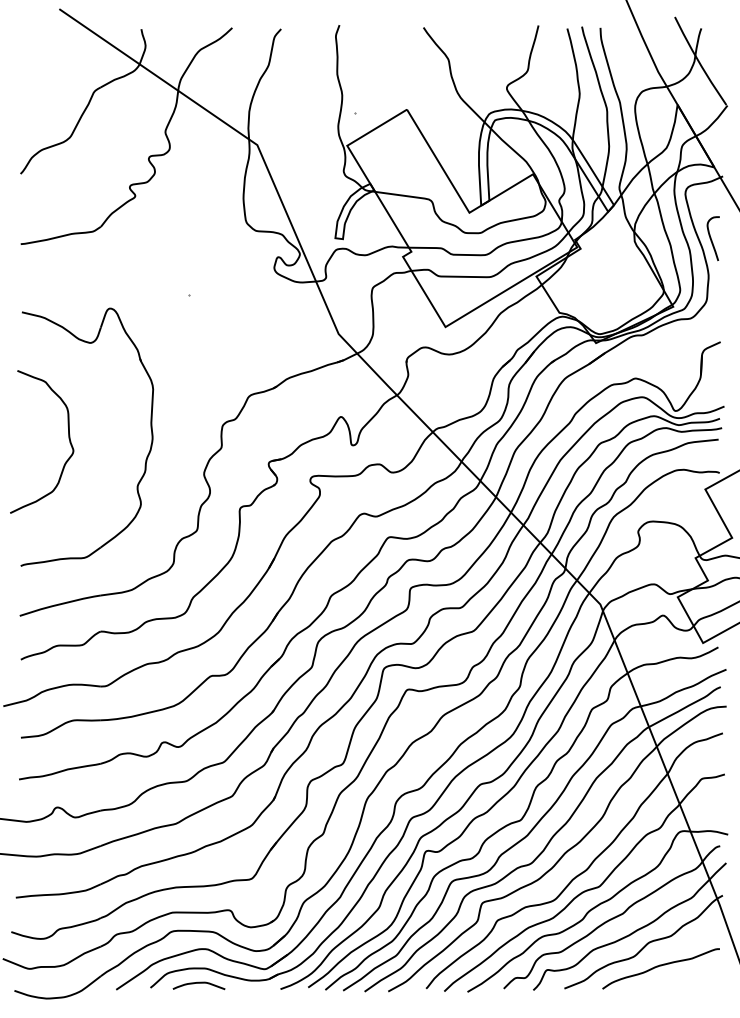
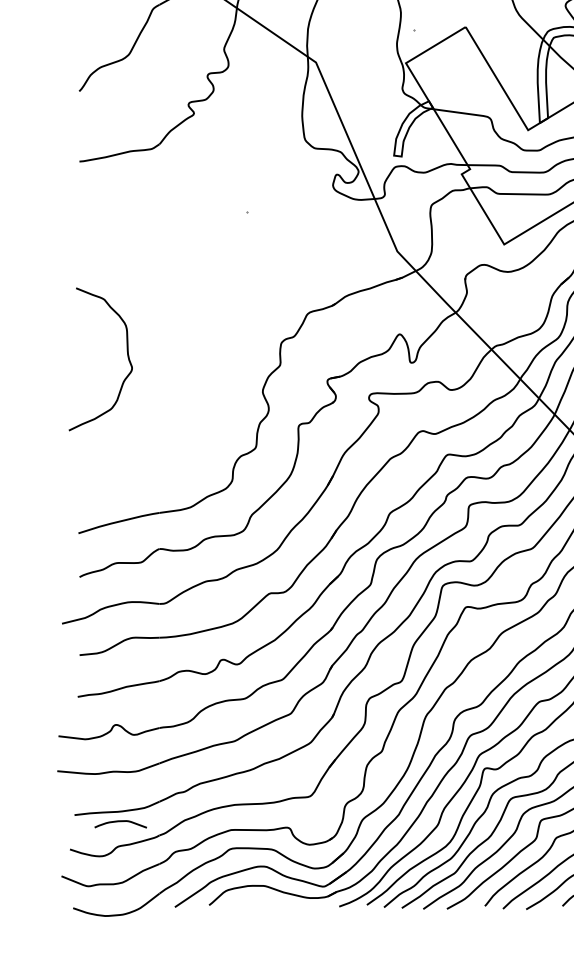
part: (146, 456) -> (205, 373), removed
curve: (198, 983) -> (120, 821), moved

